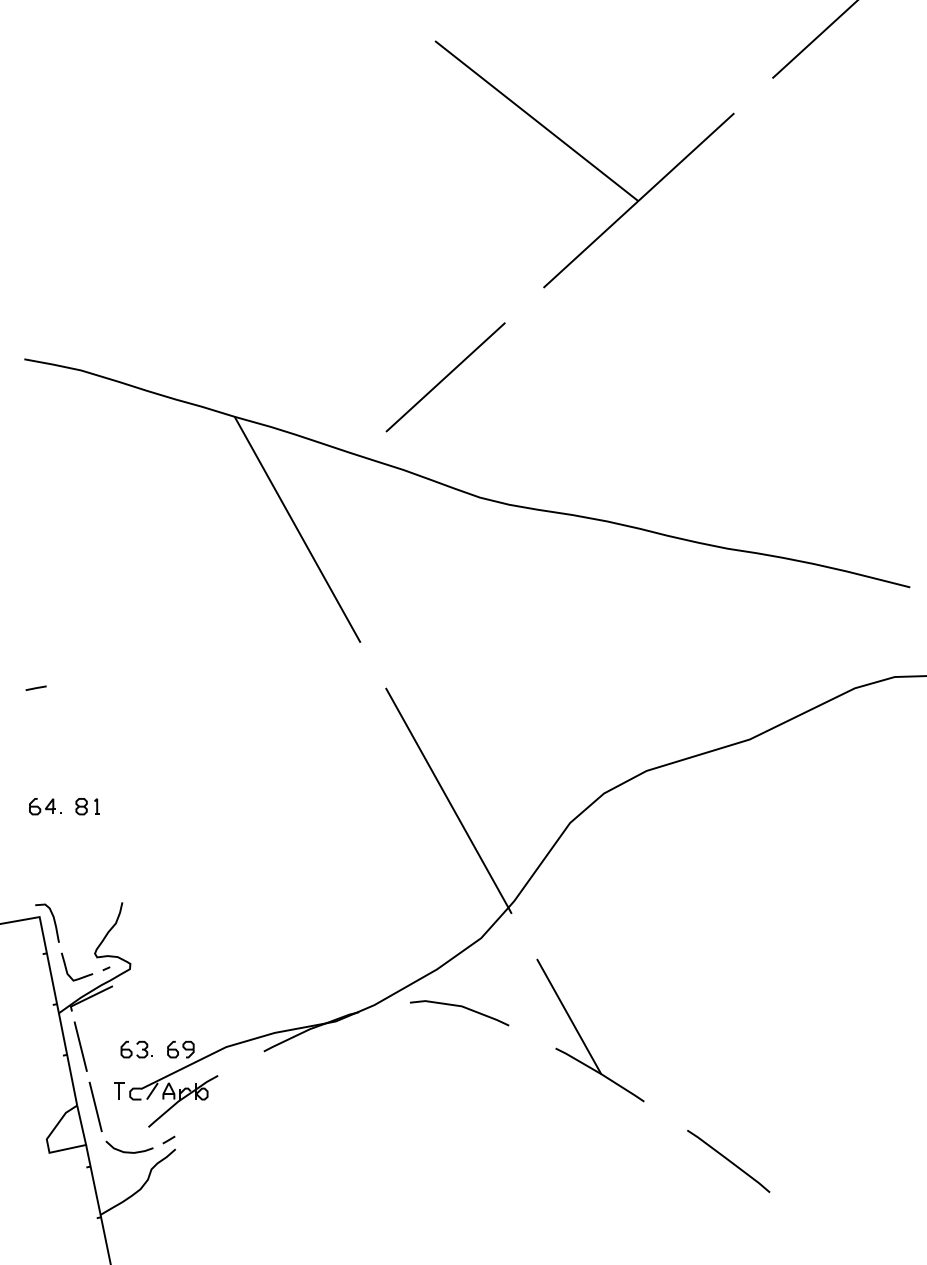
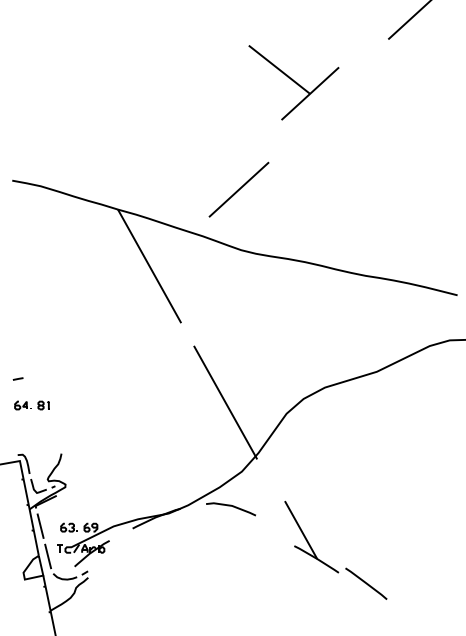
part: (583, 163) -> (293, 82), size x0.6
line: (444, 376) -> (238, 189), moved
line: (34, 687) -> (17, 378), moved
part: (589, 1029) -> (311, 536), moved

